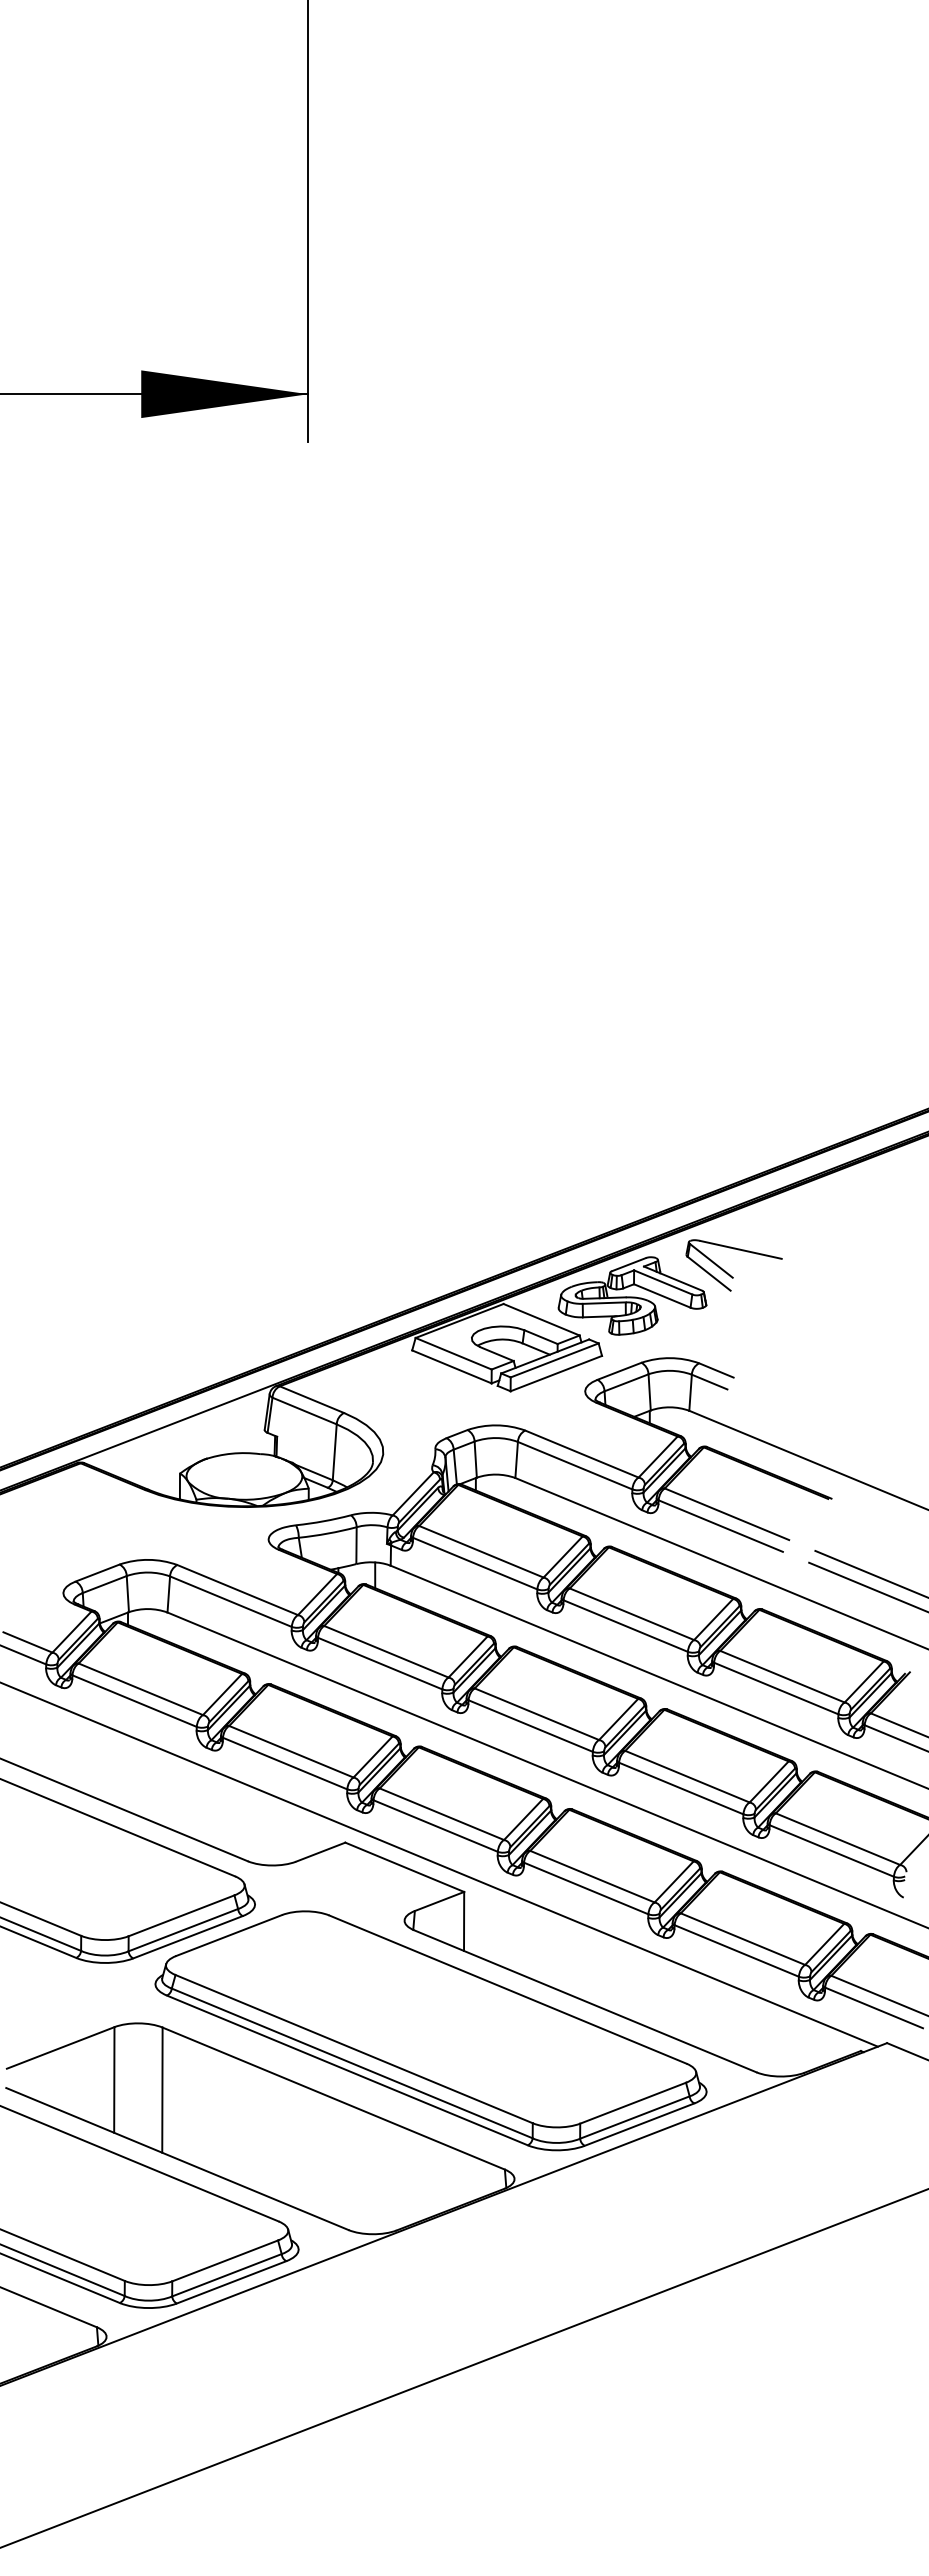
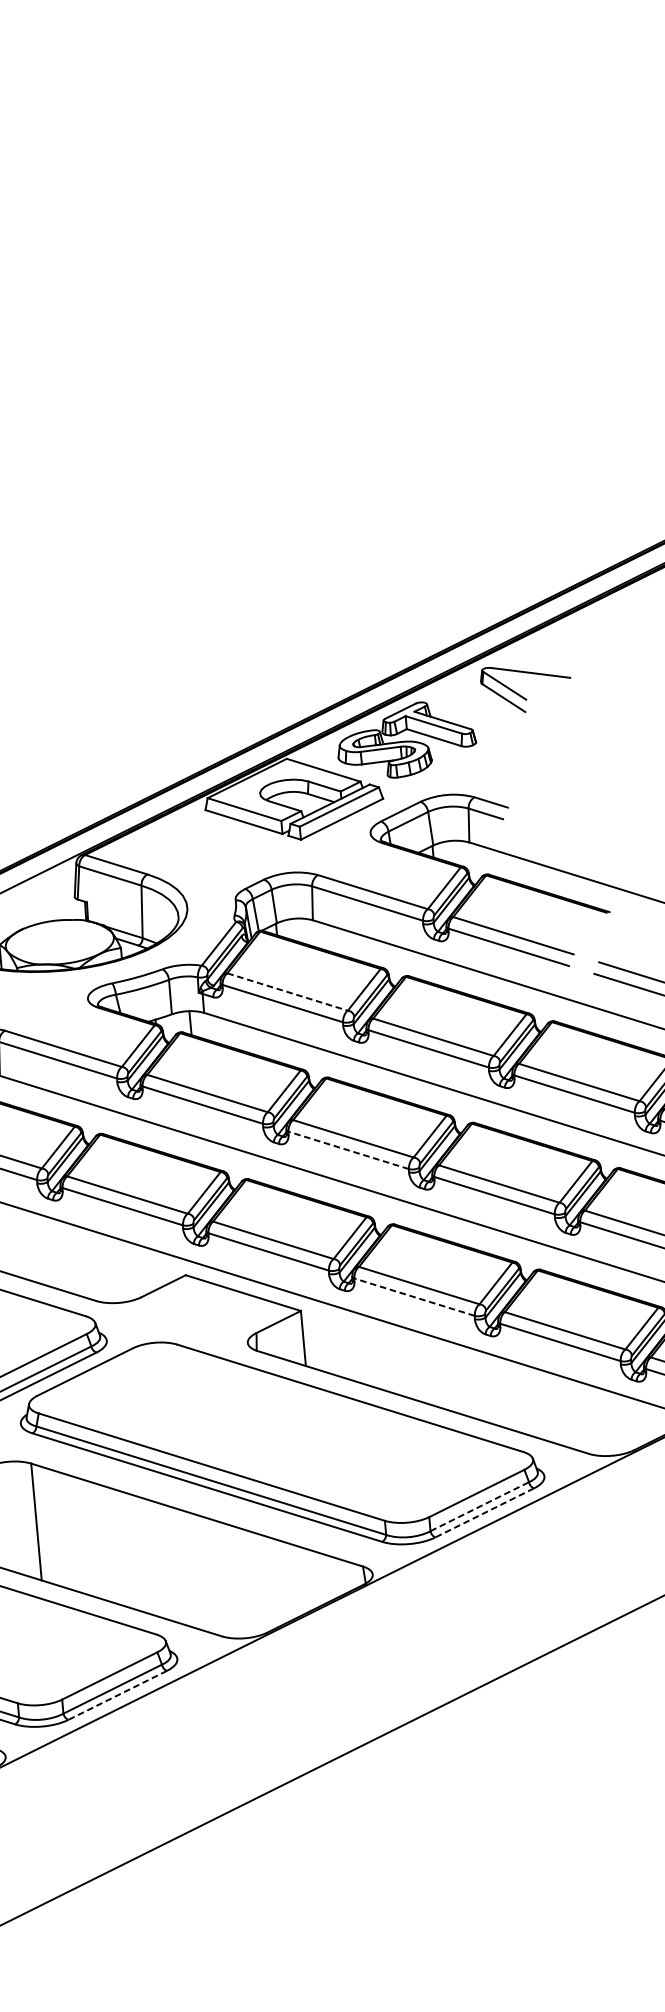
part: (729, 1273) -> (522, 696), moved
line: (481, 1551) -> (287, 991), solid -> dashed
line: (530, 1725) -> (348, 1149), solid -> dashed
line: (585, 1888) -> (413, 1297), solid -> dashed
line: (634, 2117) -> (479, 1506), solid -> dashed
line: (639, 2124) -> (484, 1512), solid -> dashed
line: (231, 2282) -> (117, 1695), solid -> dashed

